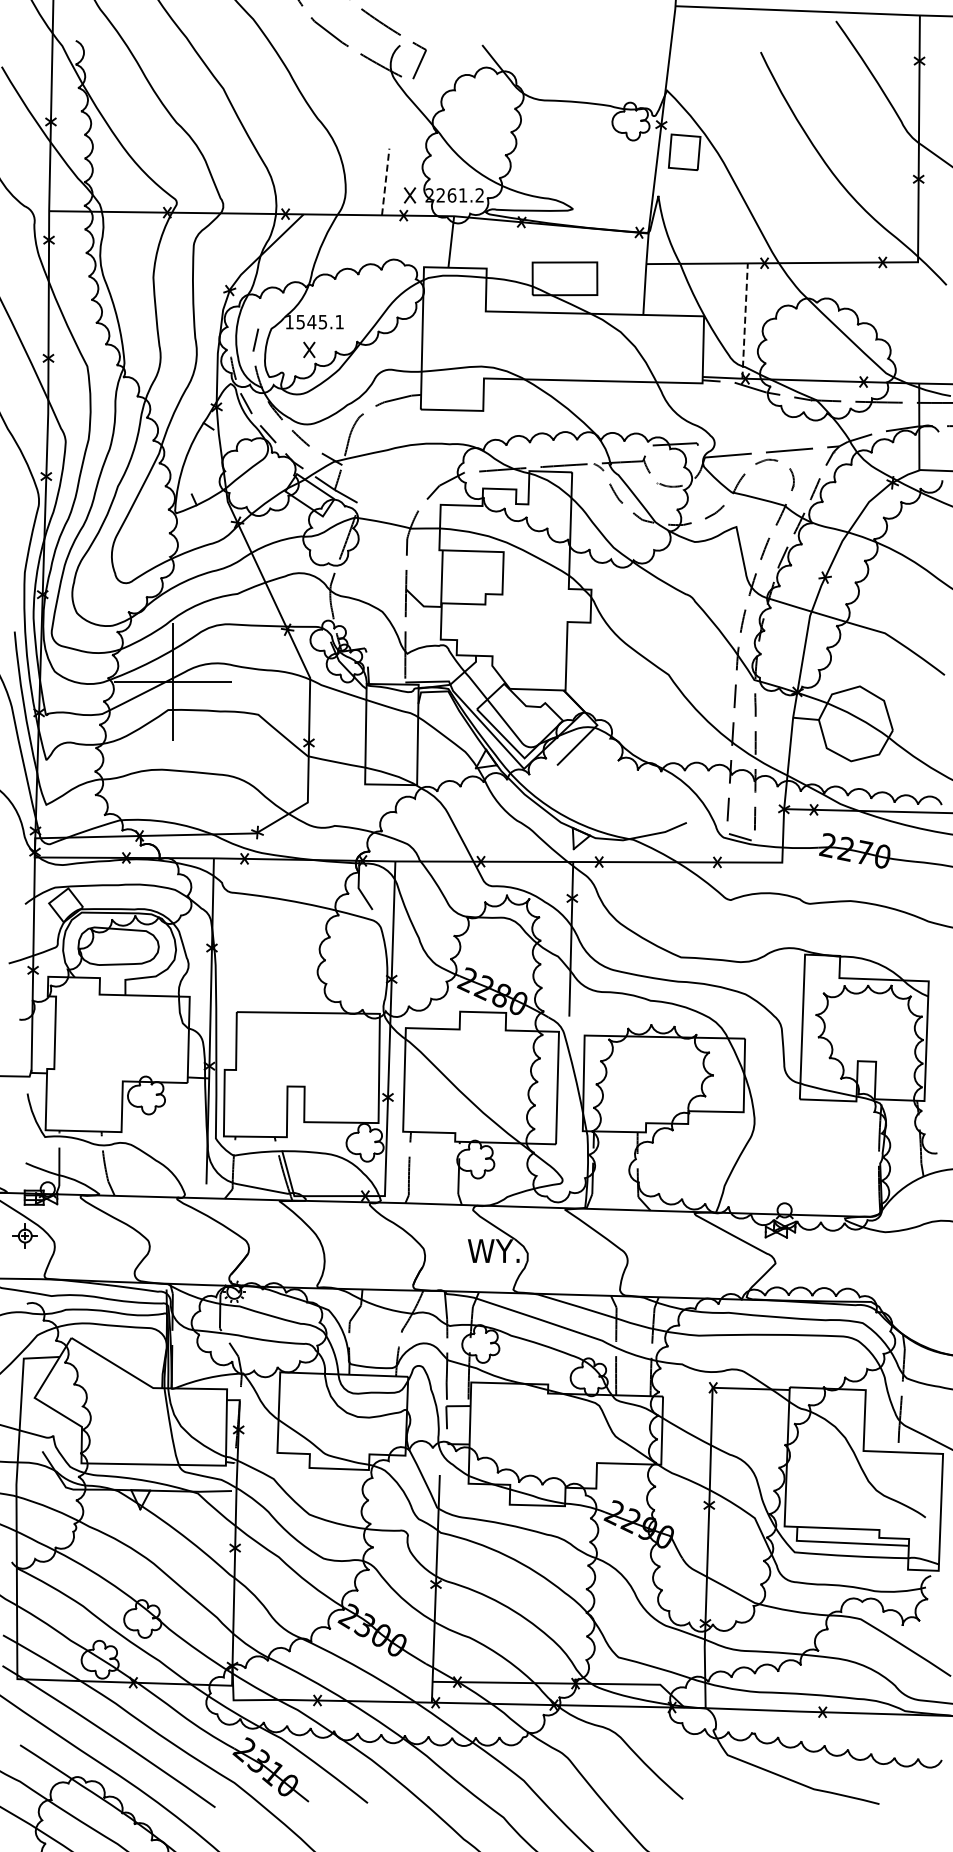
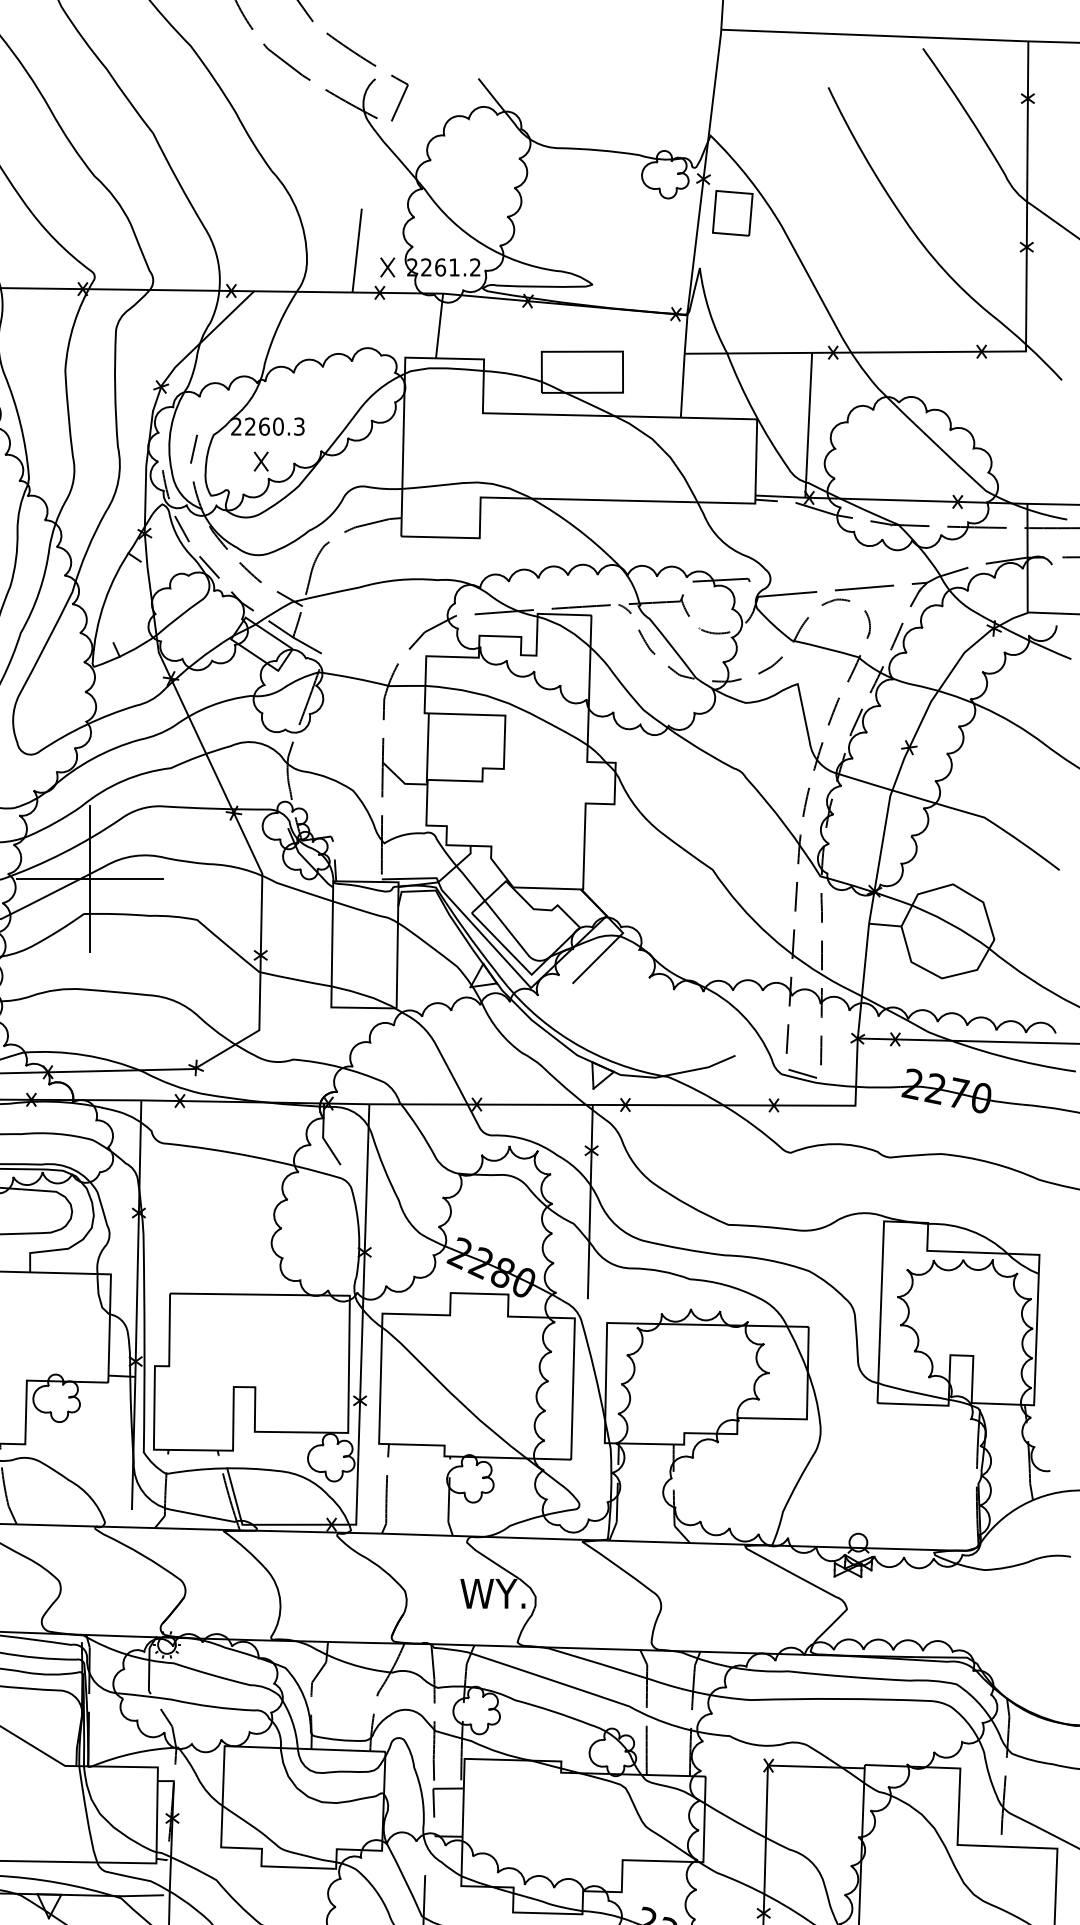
line: (385, 182) -> (356, 251), dashed -> solid
text: (314, 321) -> (267, 425), 1545.1 -> 2260.3
line: (745, 321) -> (809, 425), dashed -> solid

